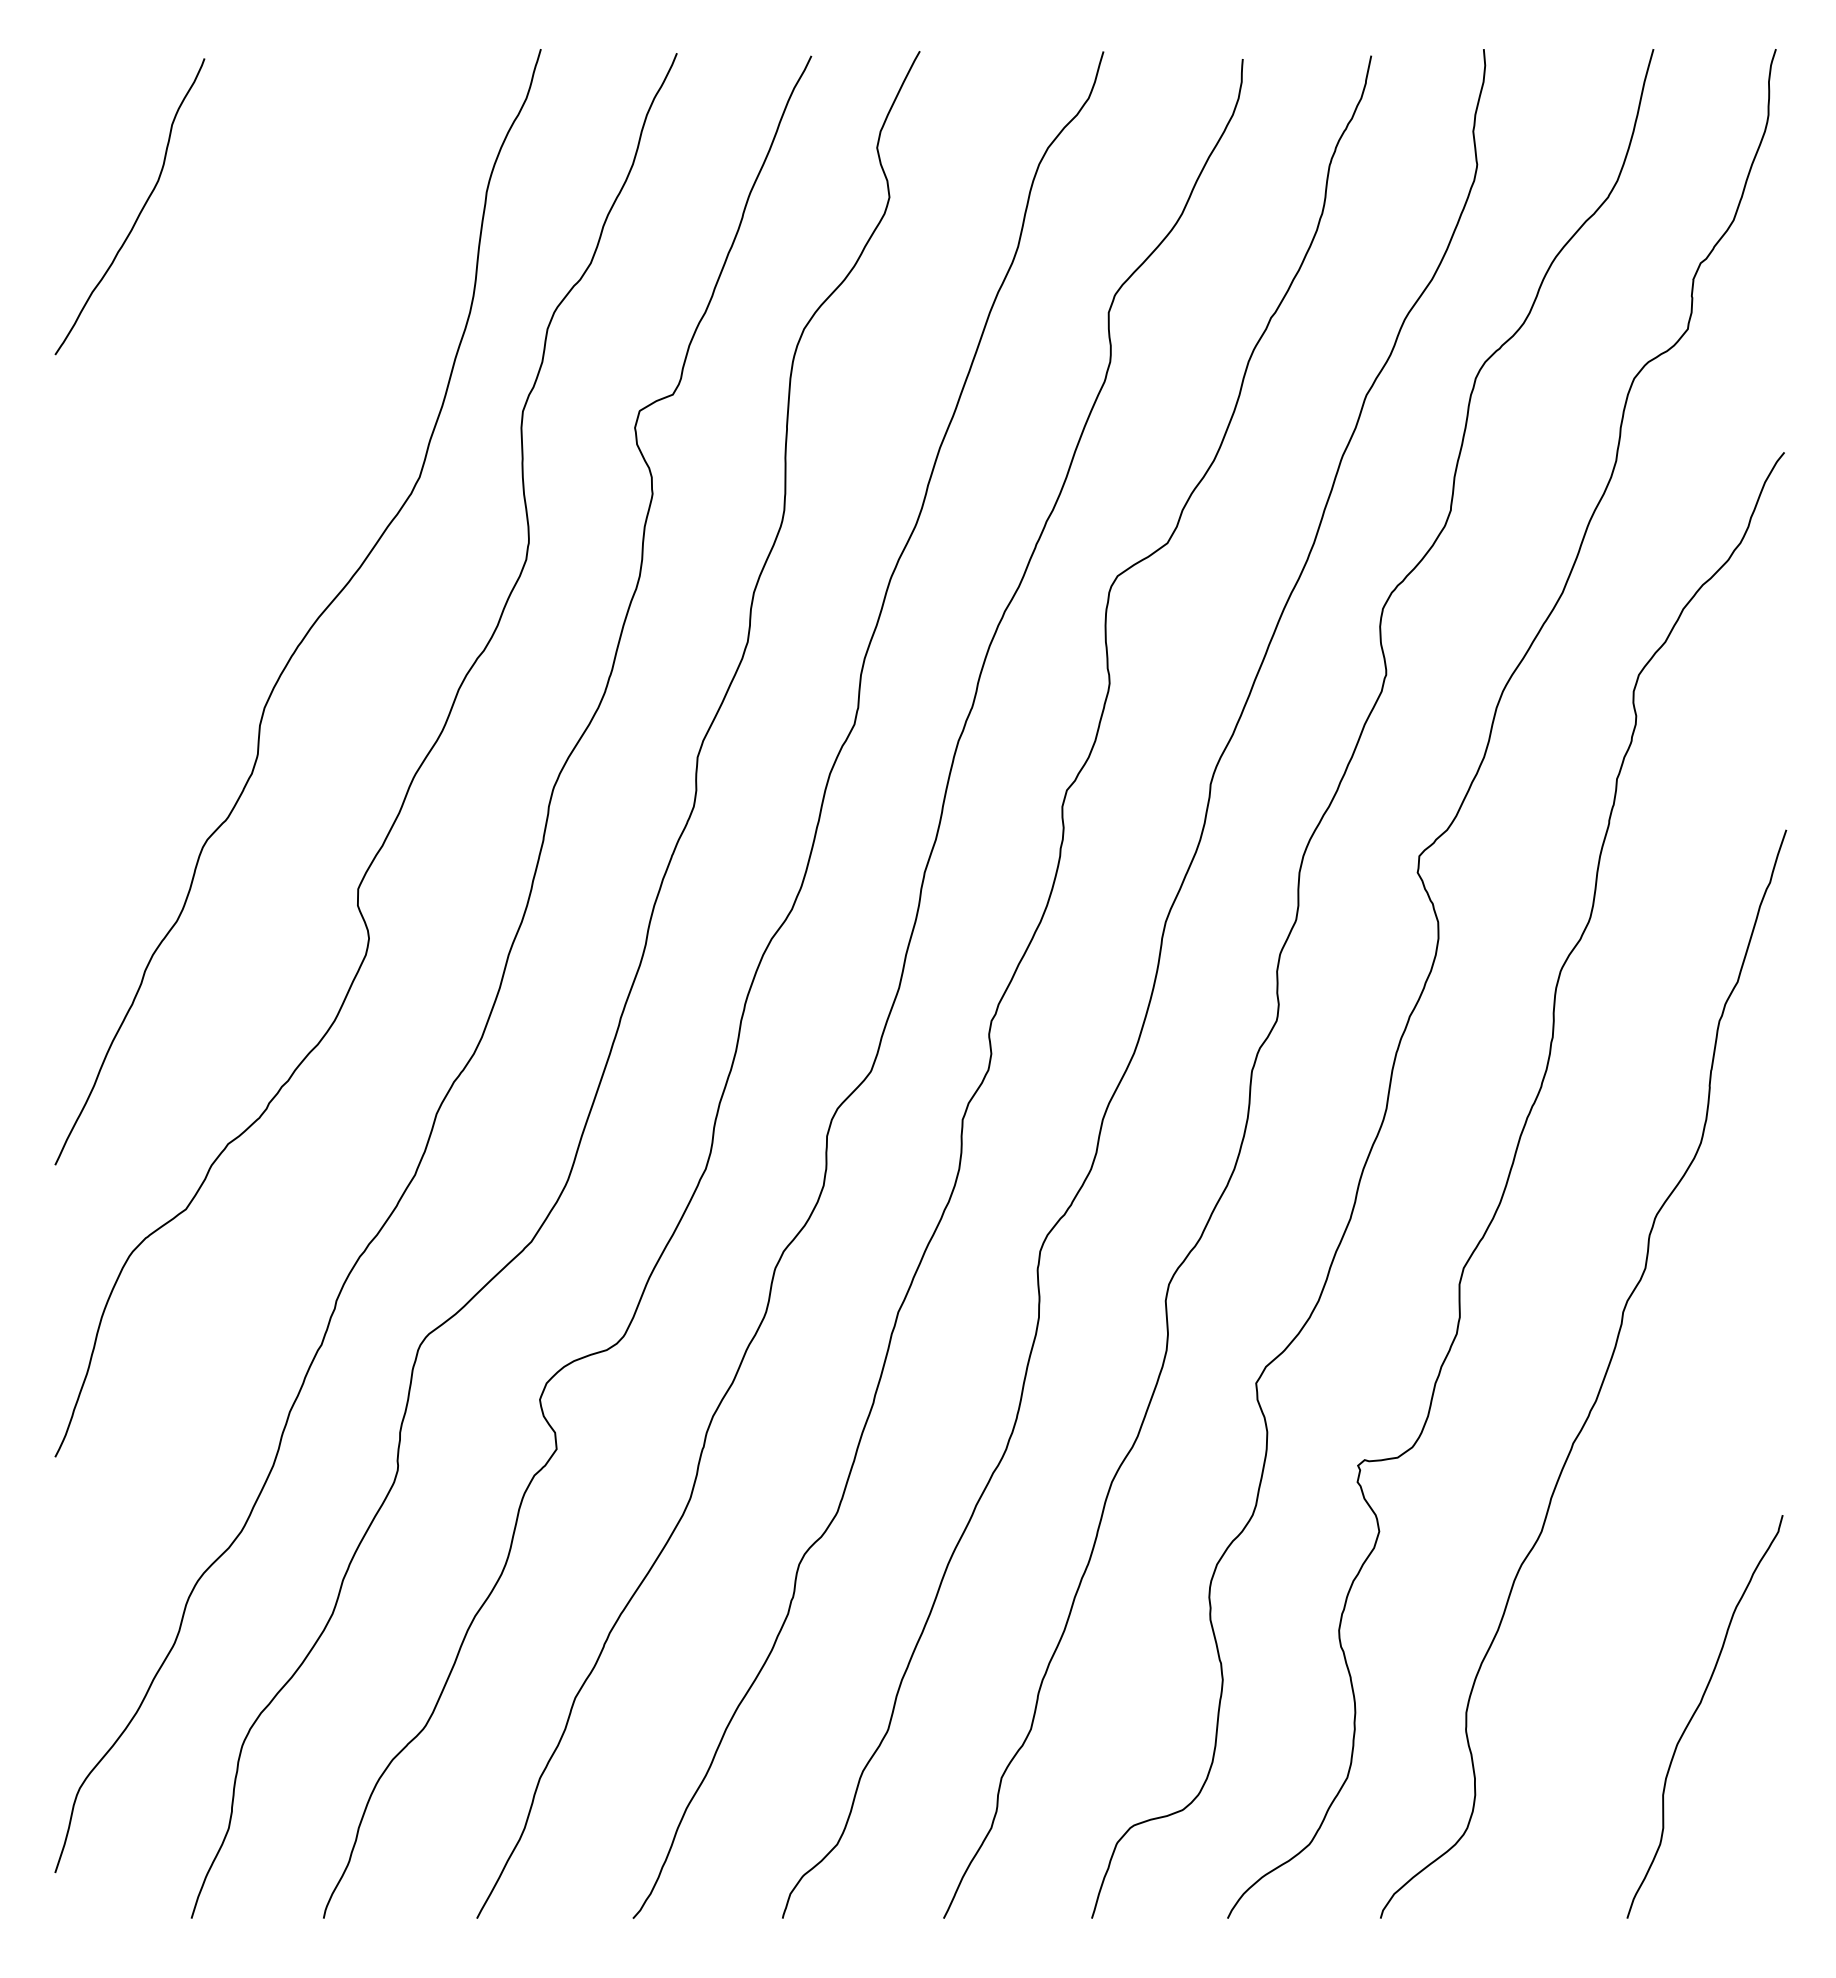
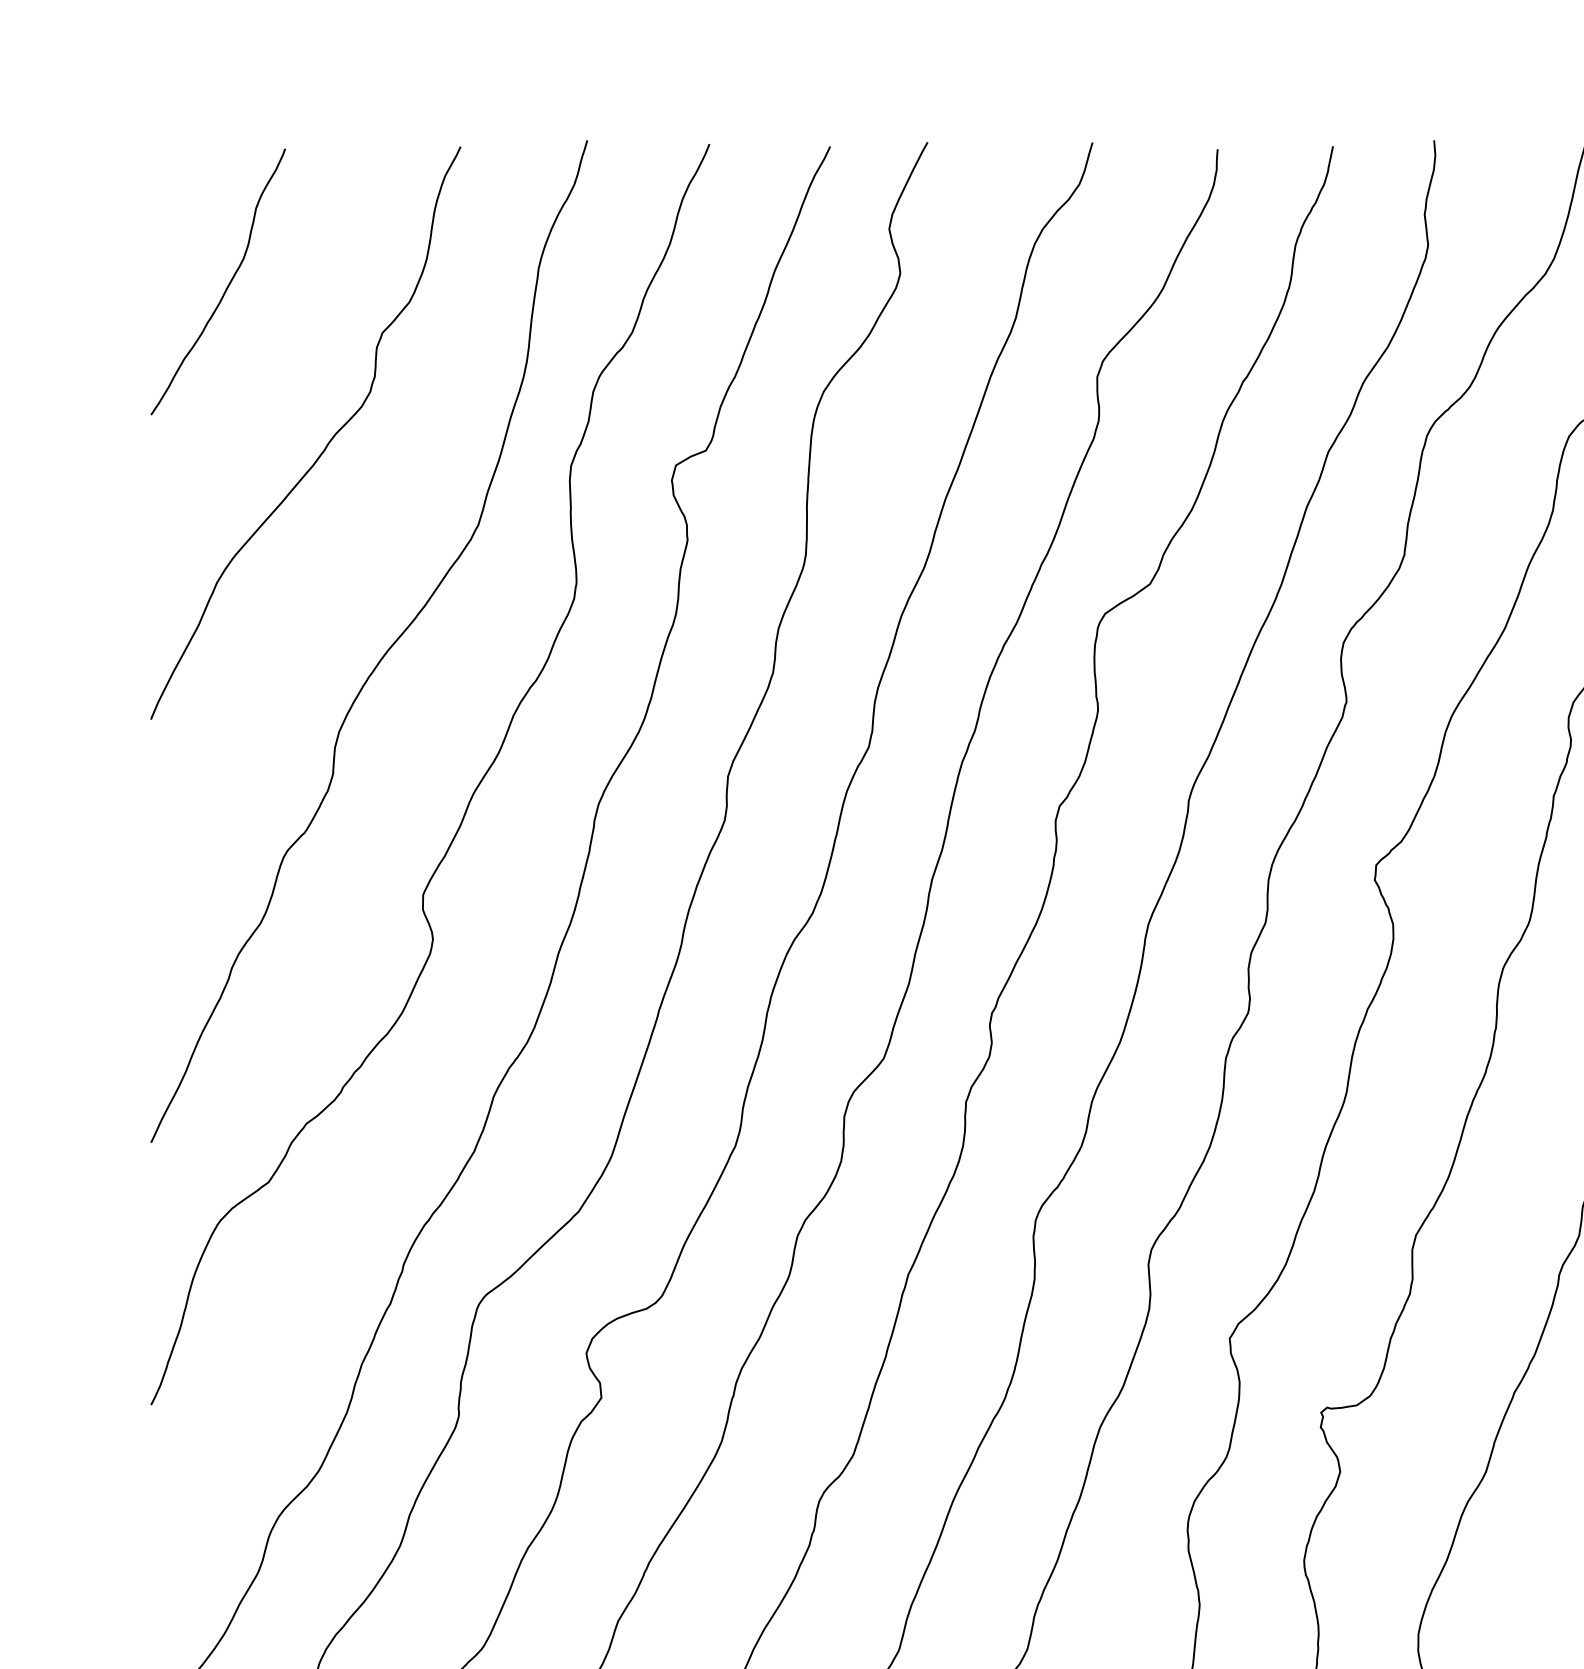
curve: (251, 386) -> (327, 443), added

